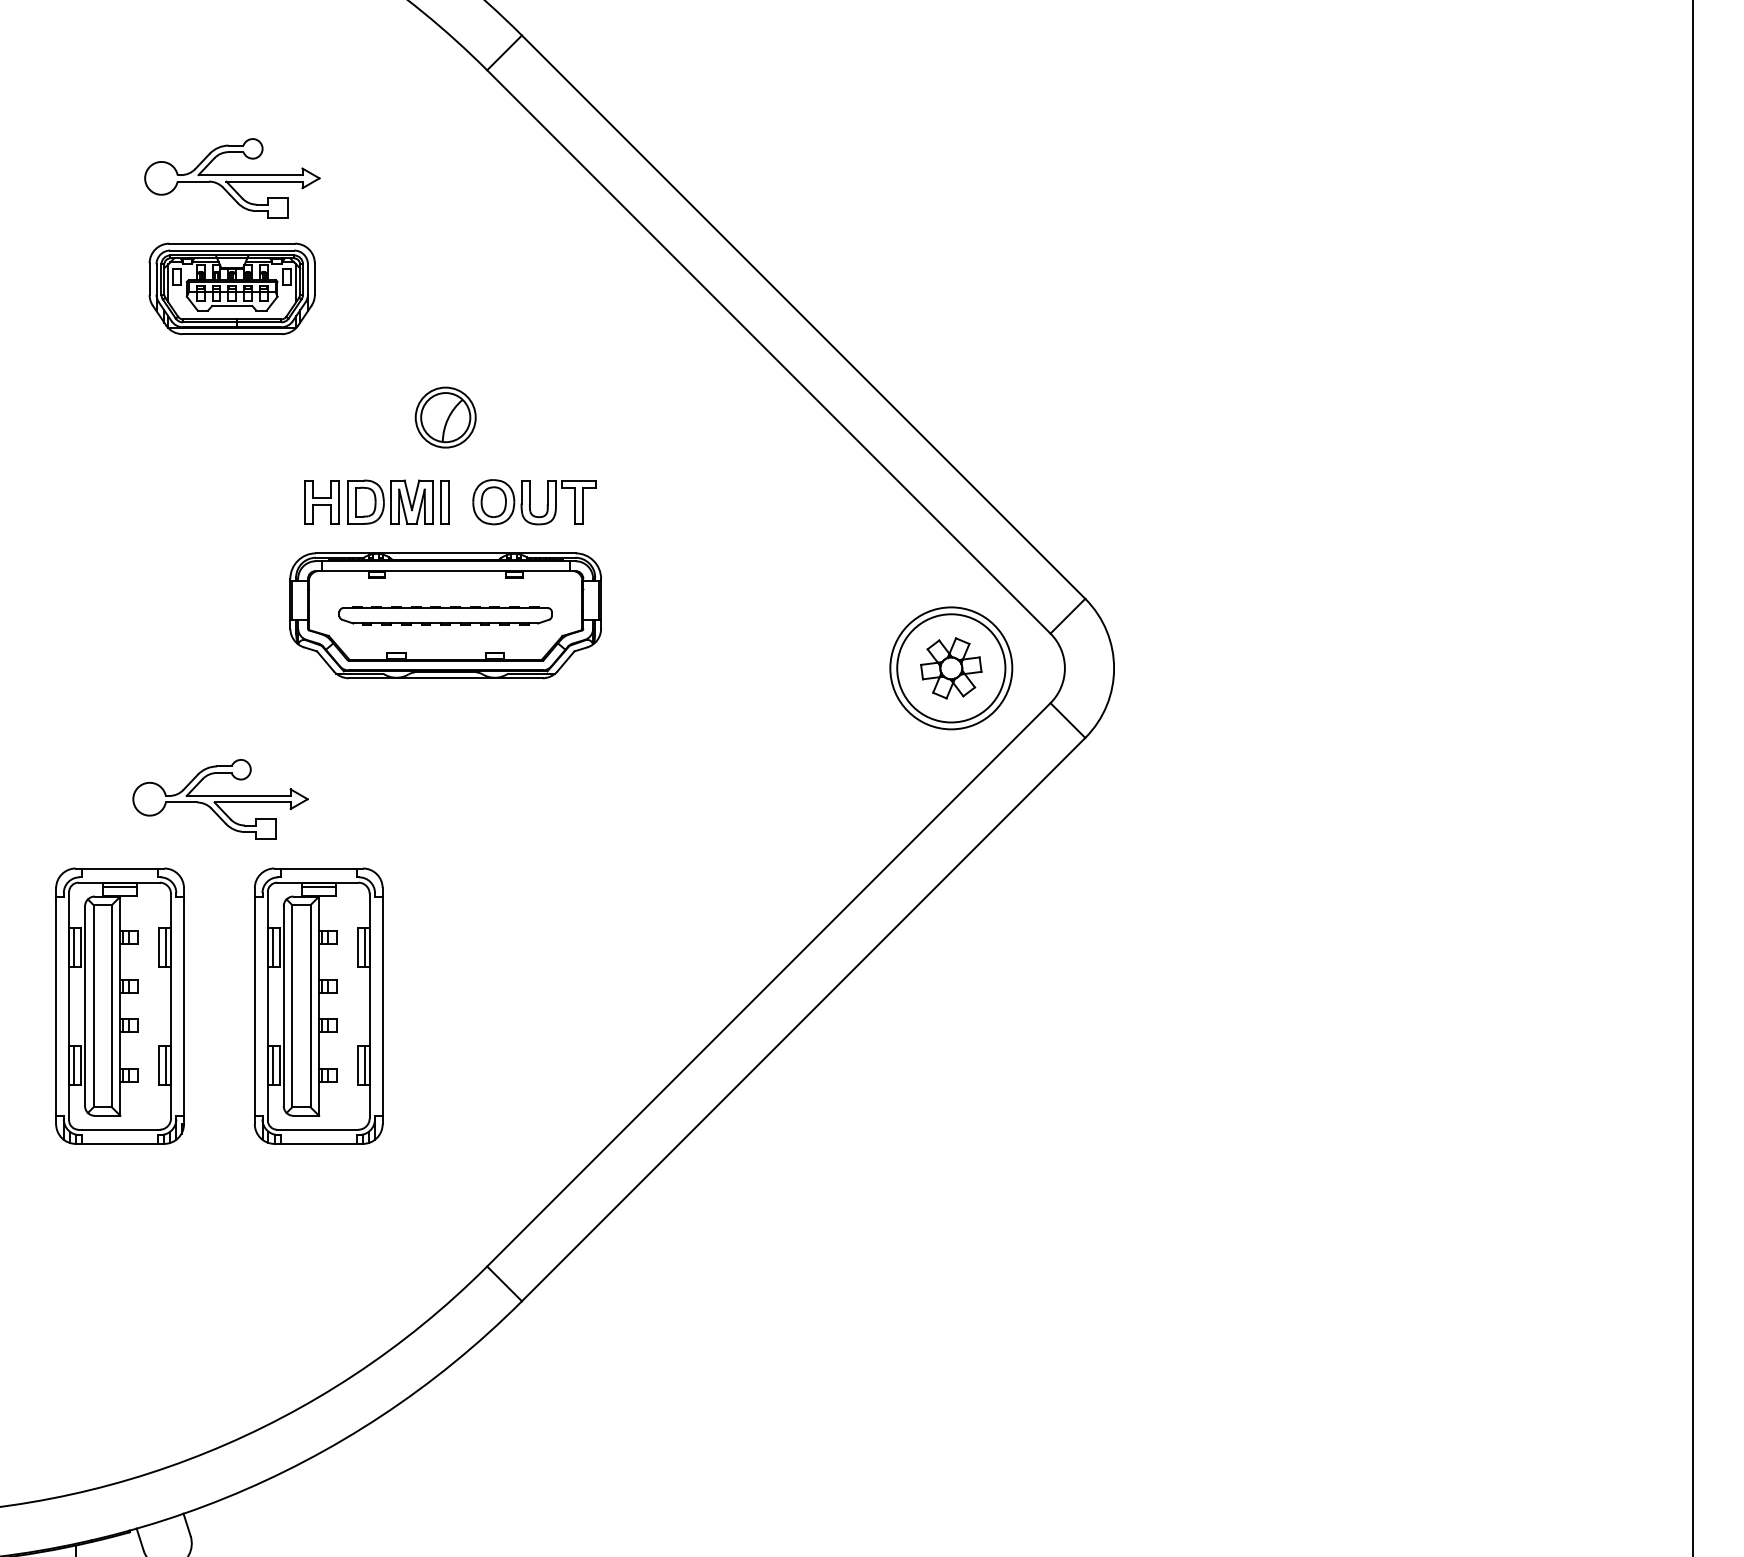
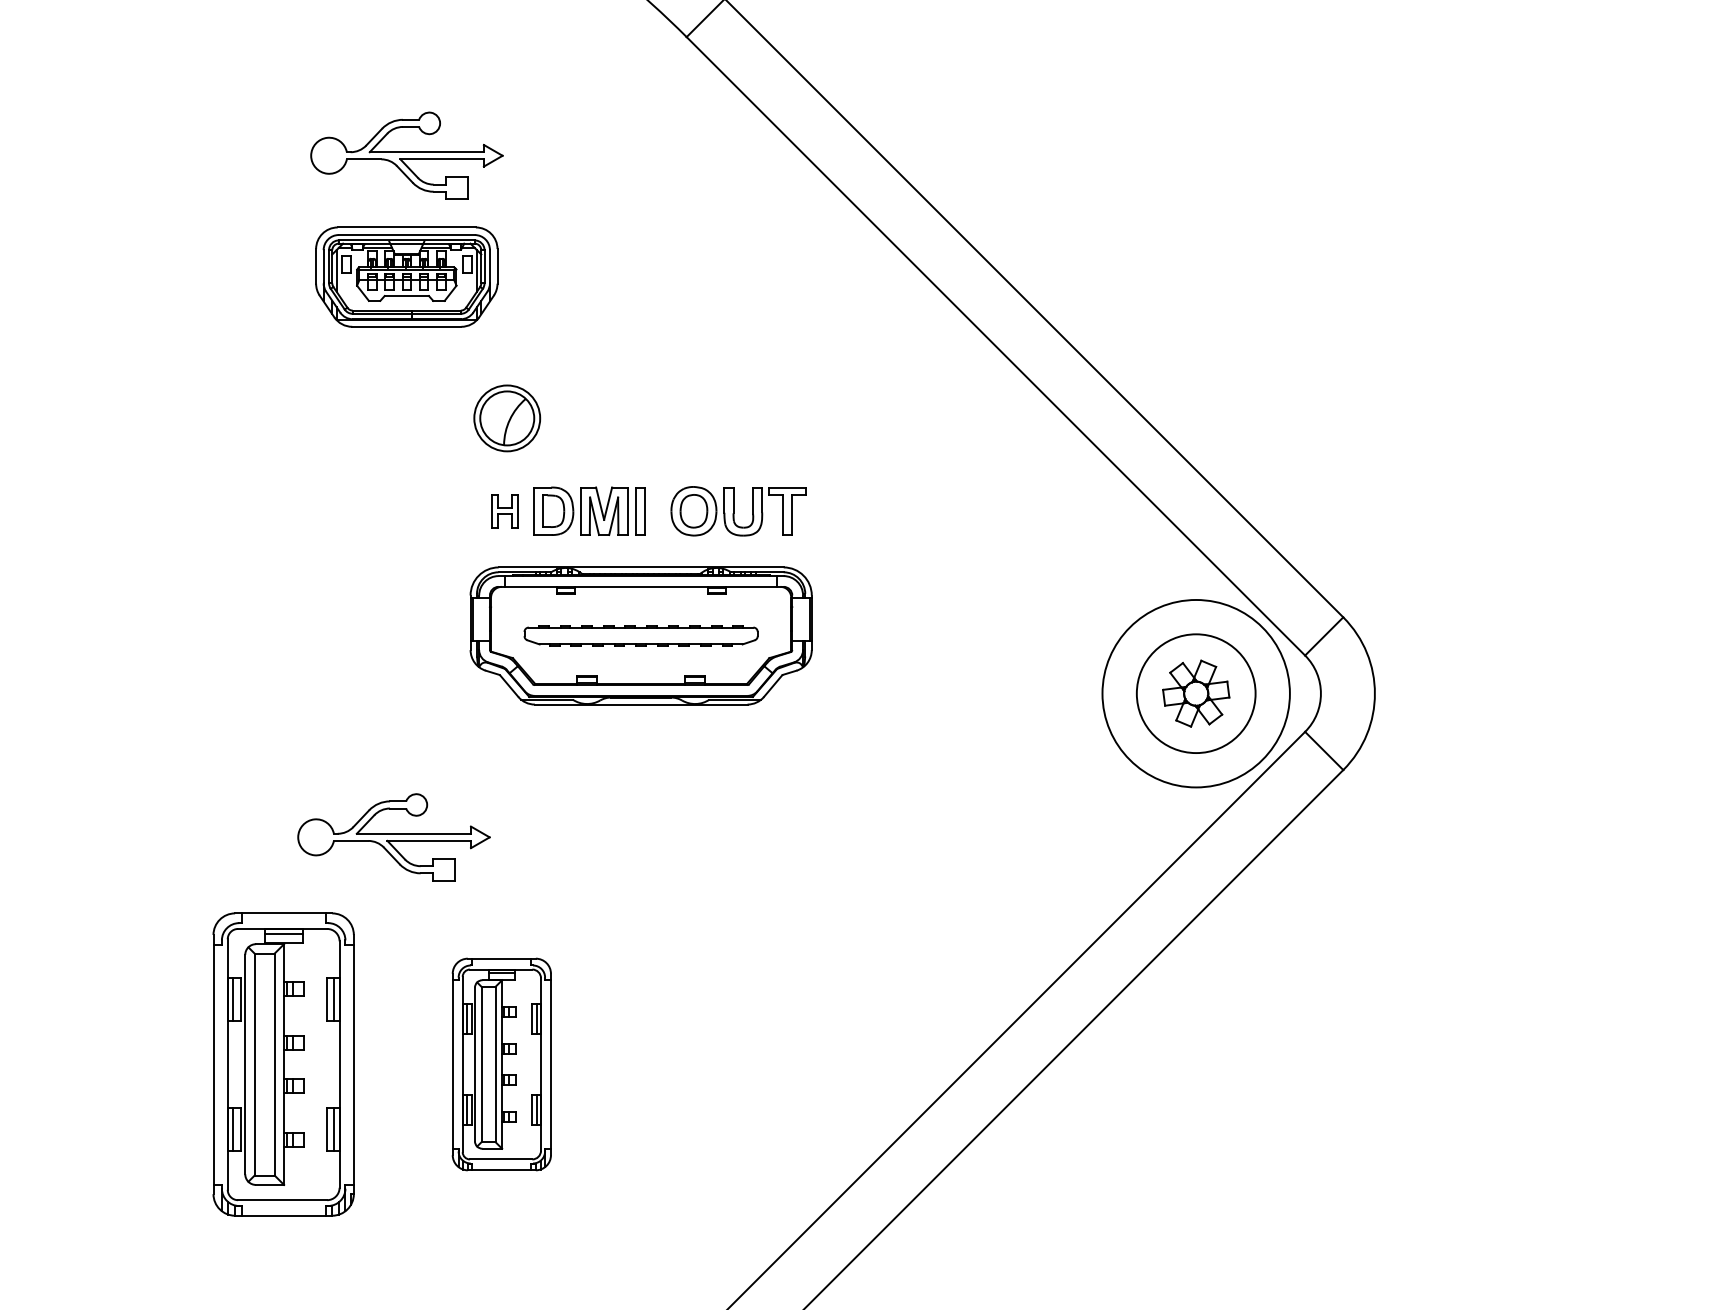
part: (445, 417) -> (506, 418), moved
part: (321, 502) -> (504, 511), size x0.7
circle: (951, 668) -> (1196, 693), size x1.4
part: (318, 1005) -> (501, 1063), size x0.7

